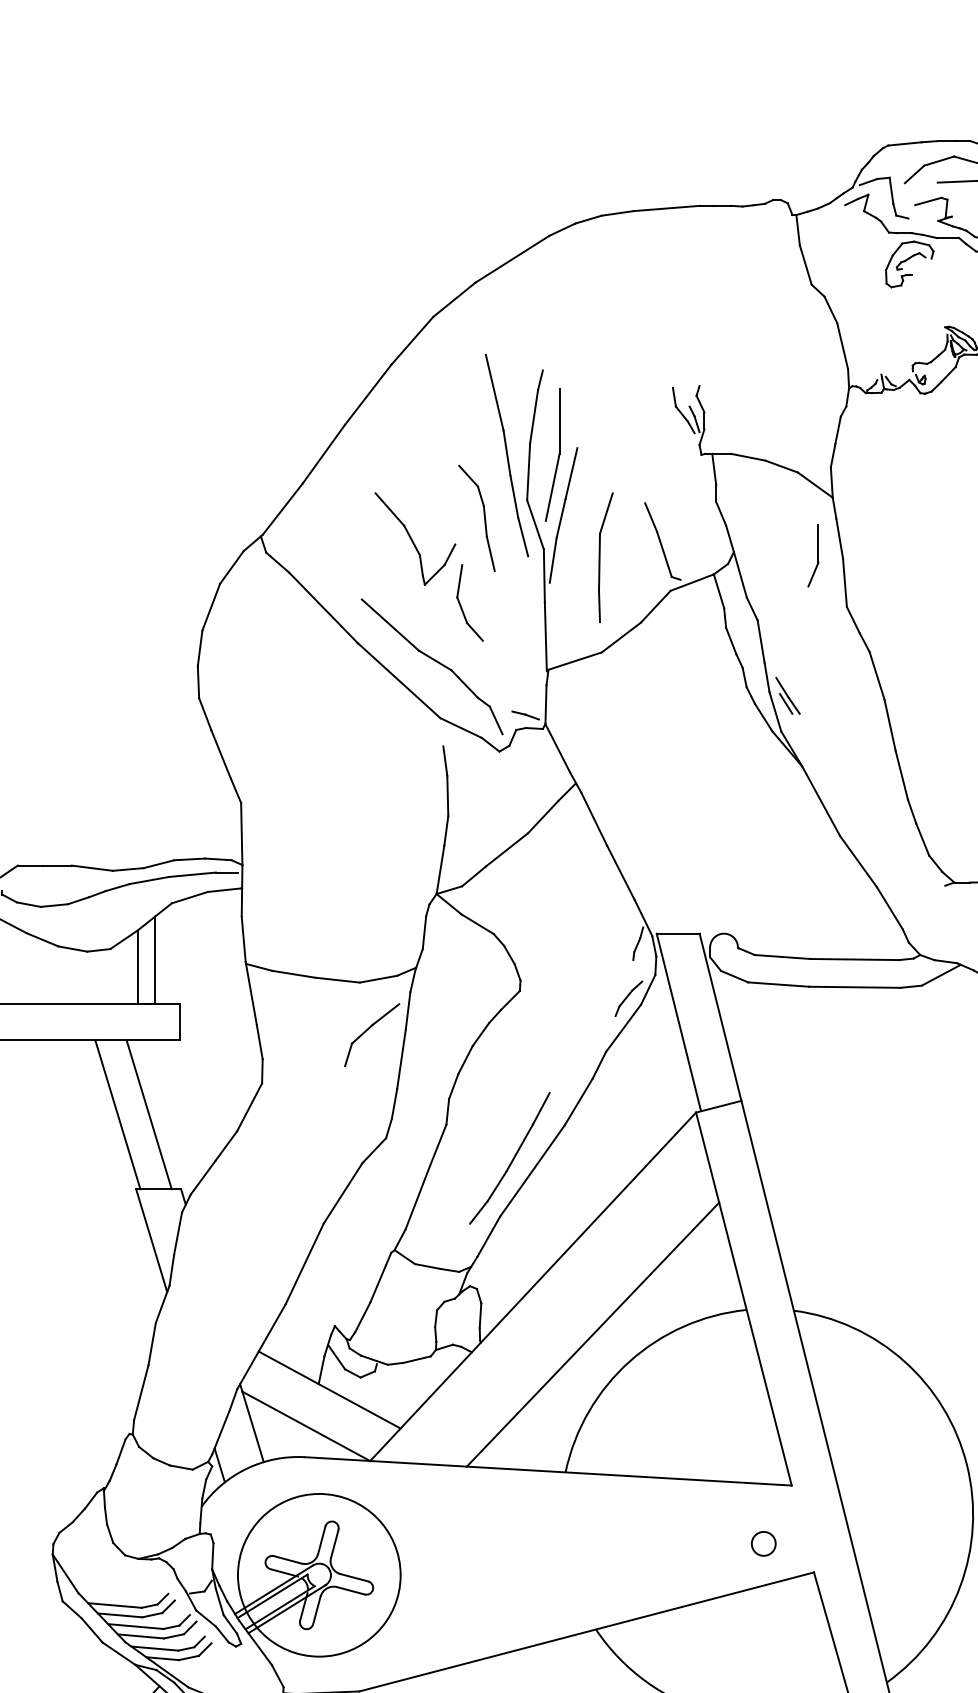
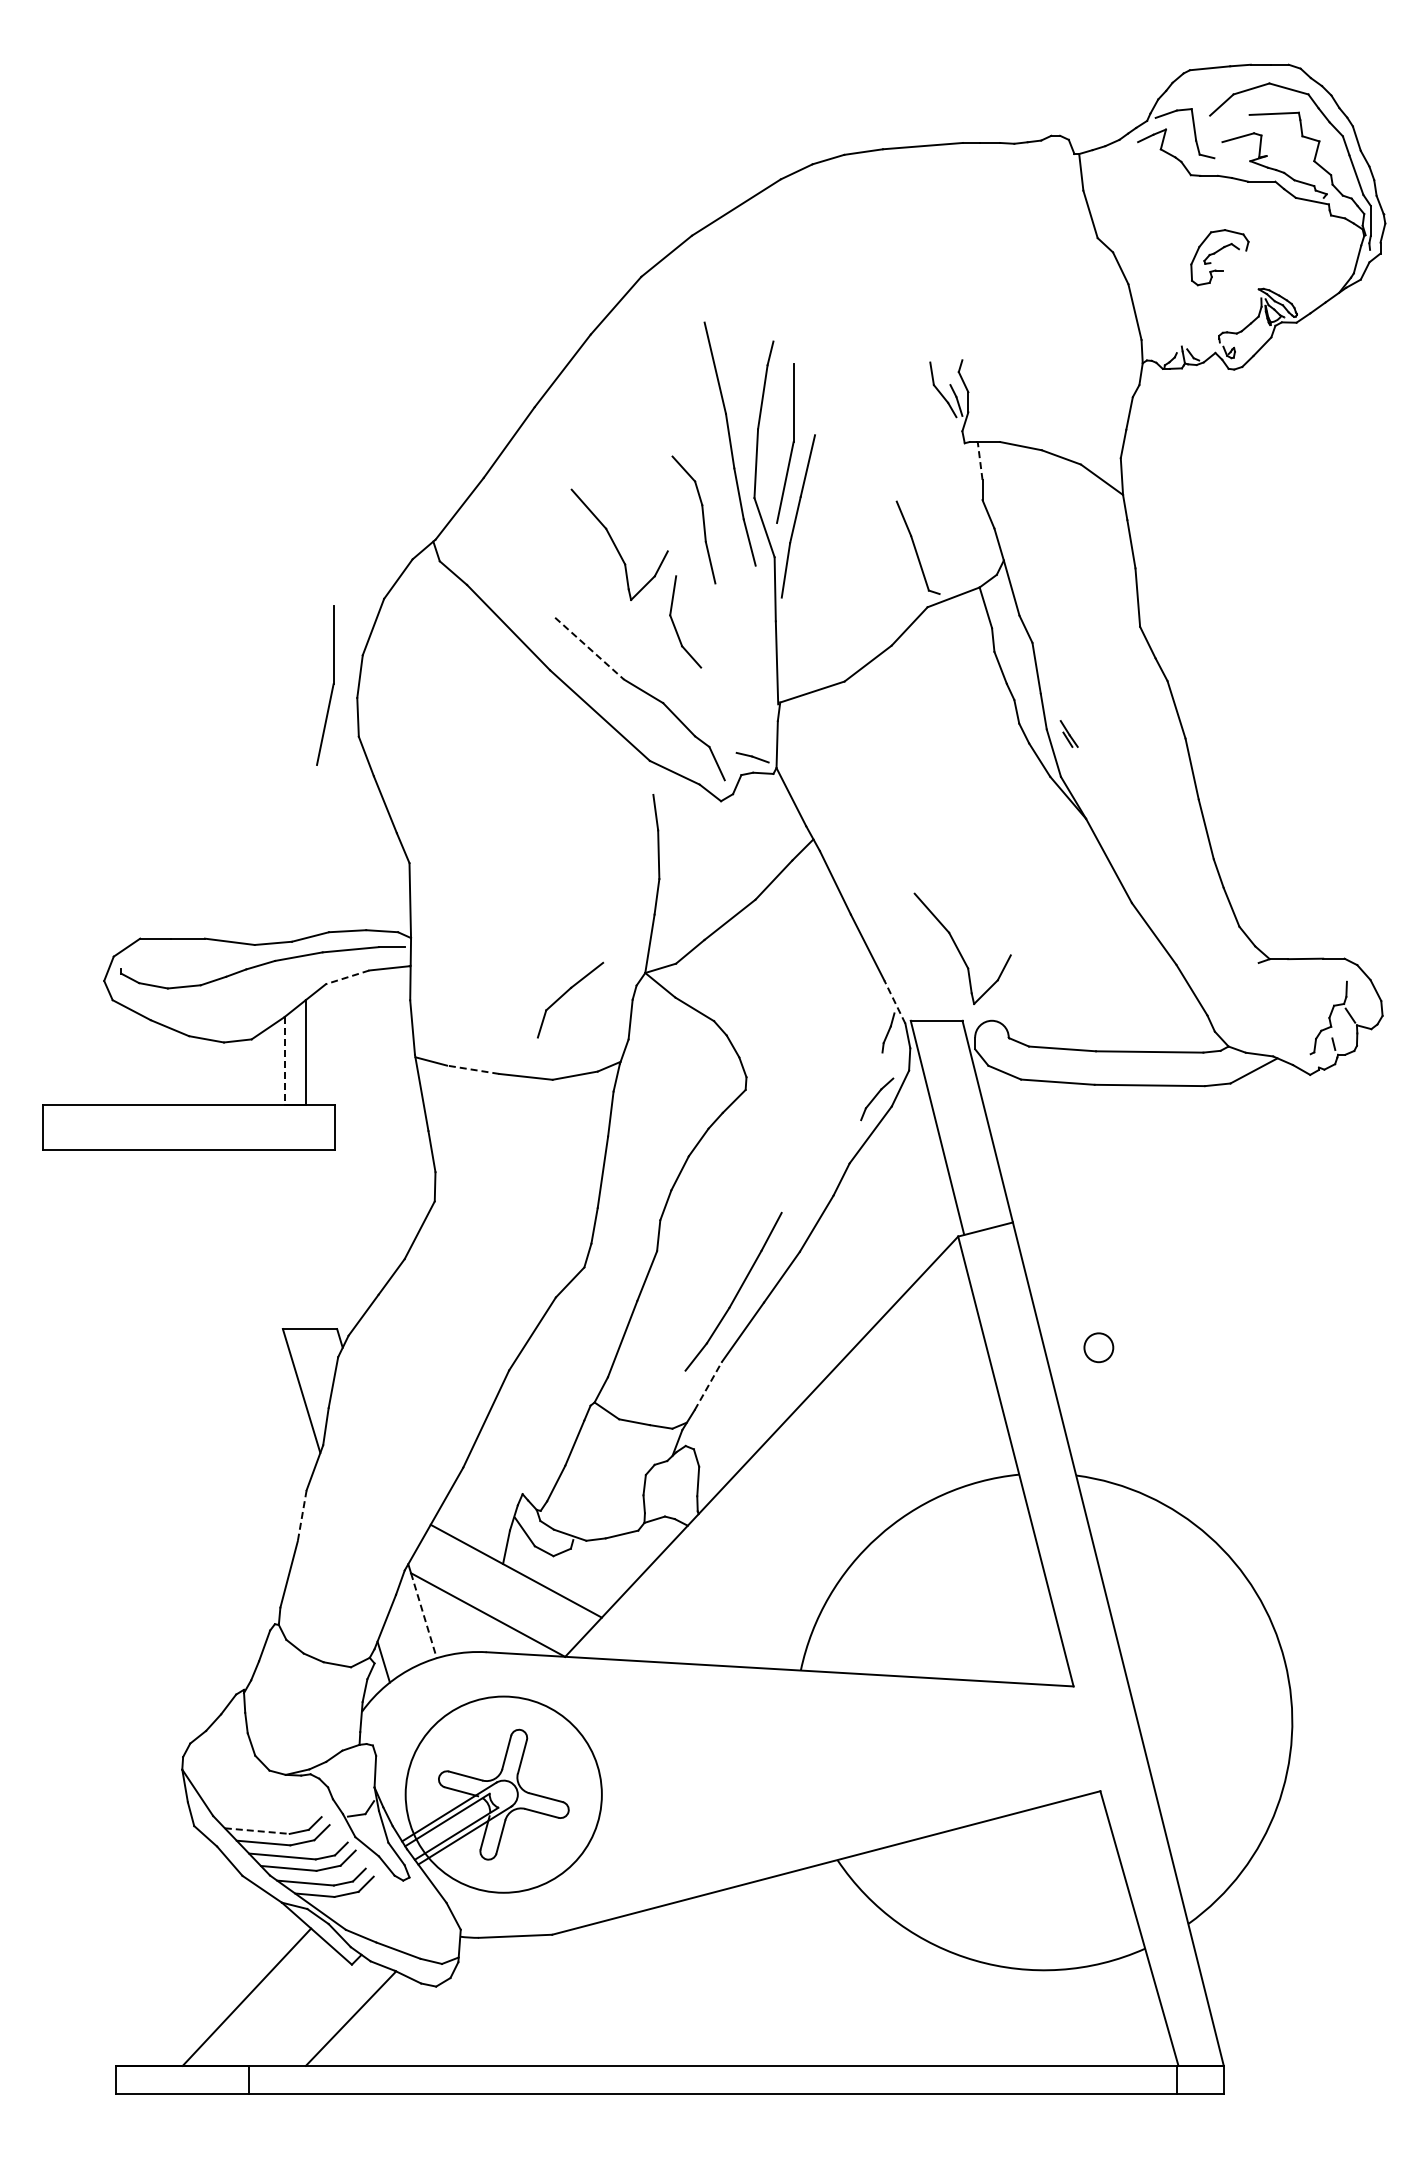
part: (909, 264) -> (1219, 257), moved
line: (714, 469) -> (980, 460), solid -> dashed
part: (813, 555) -> (1099, 564), removed
part: (600, 557) -> (842, 566), removed
line: (390, 625) -> (589, 648), solid -> dashed
part: (176, 658) -> (331, 688), added
part: (788, 695) -> (1069, 733), size x0.6
part: (699, 873) -> (962, 948), added
line: (189, 897) -> (347, 977), solid -> dashed
line: (643, 917) -> (894, 1001), solid -> dashed
line: (137, 967) -> (284, 1061), solid -> dashed
line: (293, 974) -> (472, 1069), solid -> dashed
part: (367, 1030) -> (565, 994), moved
line: (117, 1115) -> (260, 1239), removed
line: (149, 1115) -> (298, 1239), removed
line: (489, 1236) -> (708, 1386), solid -> dashed
line: (592, 1334) -> (833, 1504), removed
line: (152, 1343) -> (302, 1515), solid -> dashed
line: (253, 1427) -> (424, 1616), solid -> dashed
circle: (763, 1543) -> (1098, 1347), moved
line: (115, 1605) -> (257, 1831), solid -> dashed

